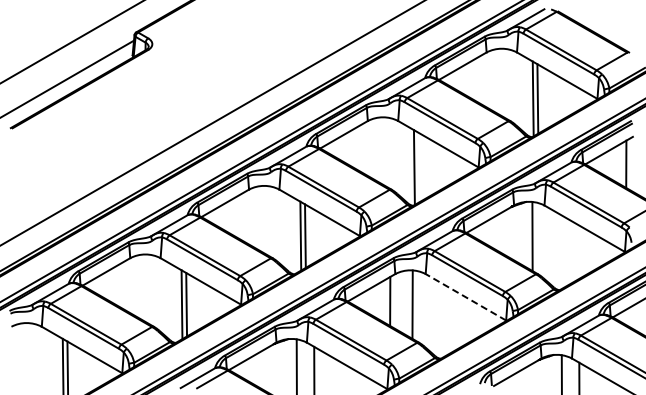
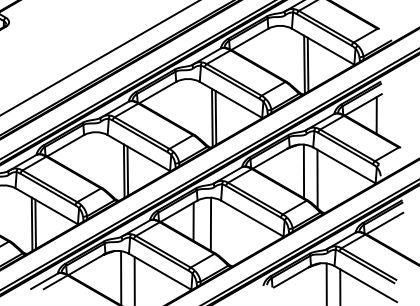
line: (418, 167) -> (215, 117), added
line: (549, 246) -> (317, 179), added
line: (465, 297) -> (251, 218), dashed -> solid

